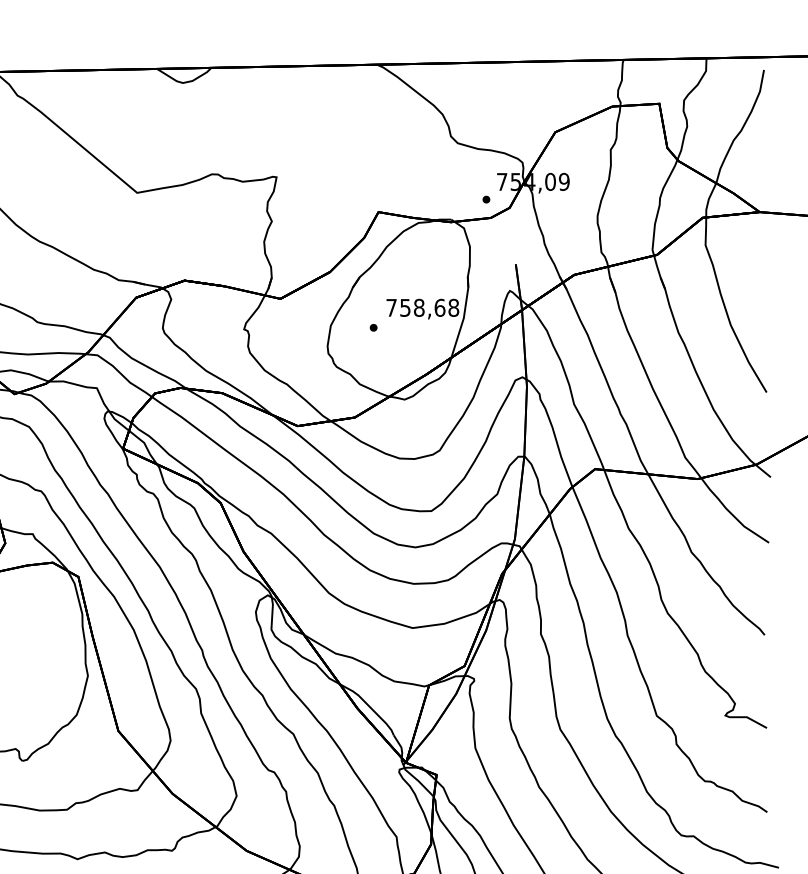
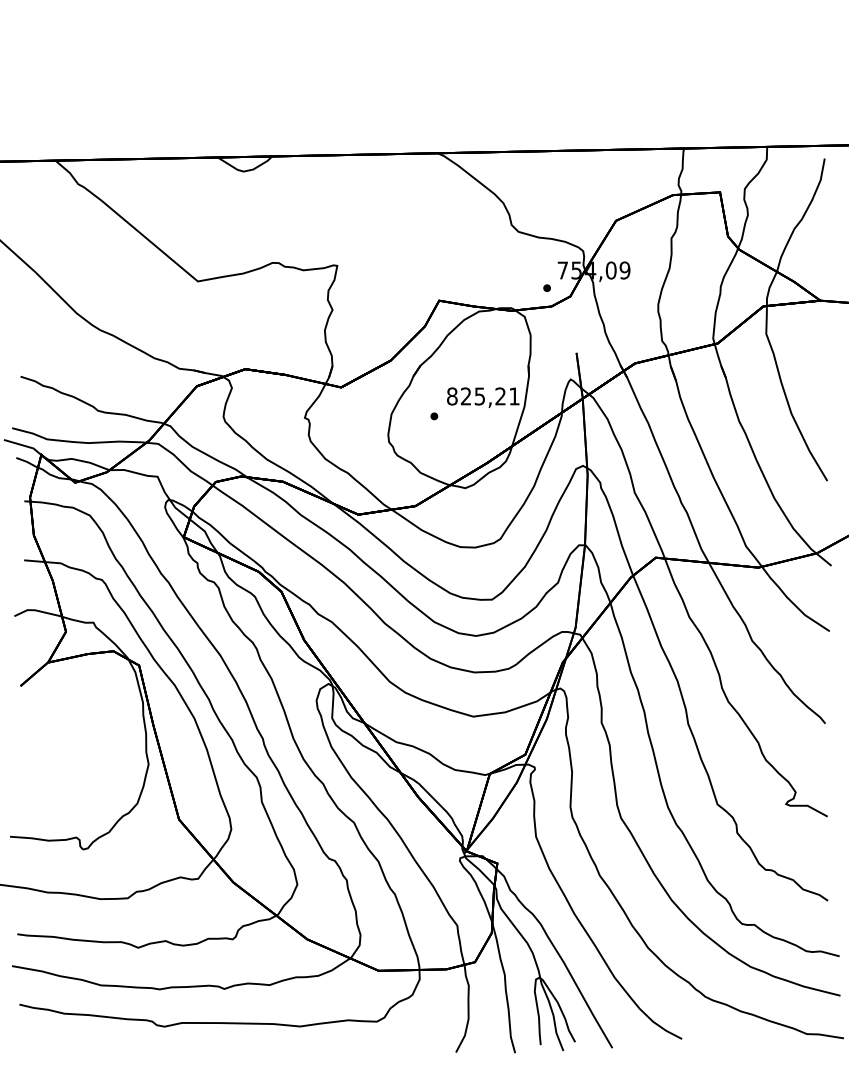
text: (422, 307) -> (483, 396), 758,68 -> 825,21

